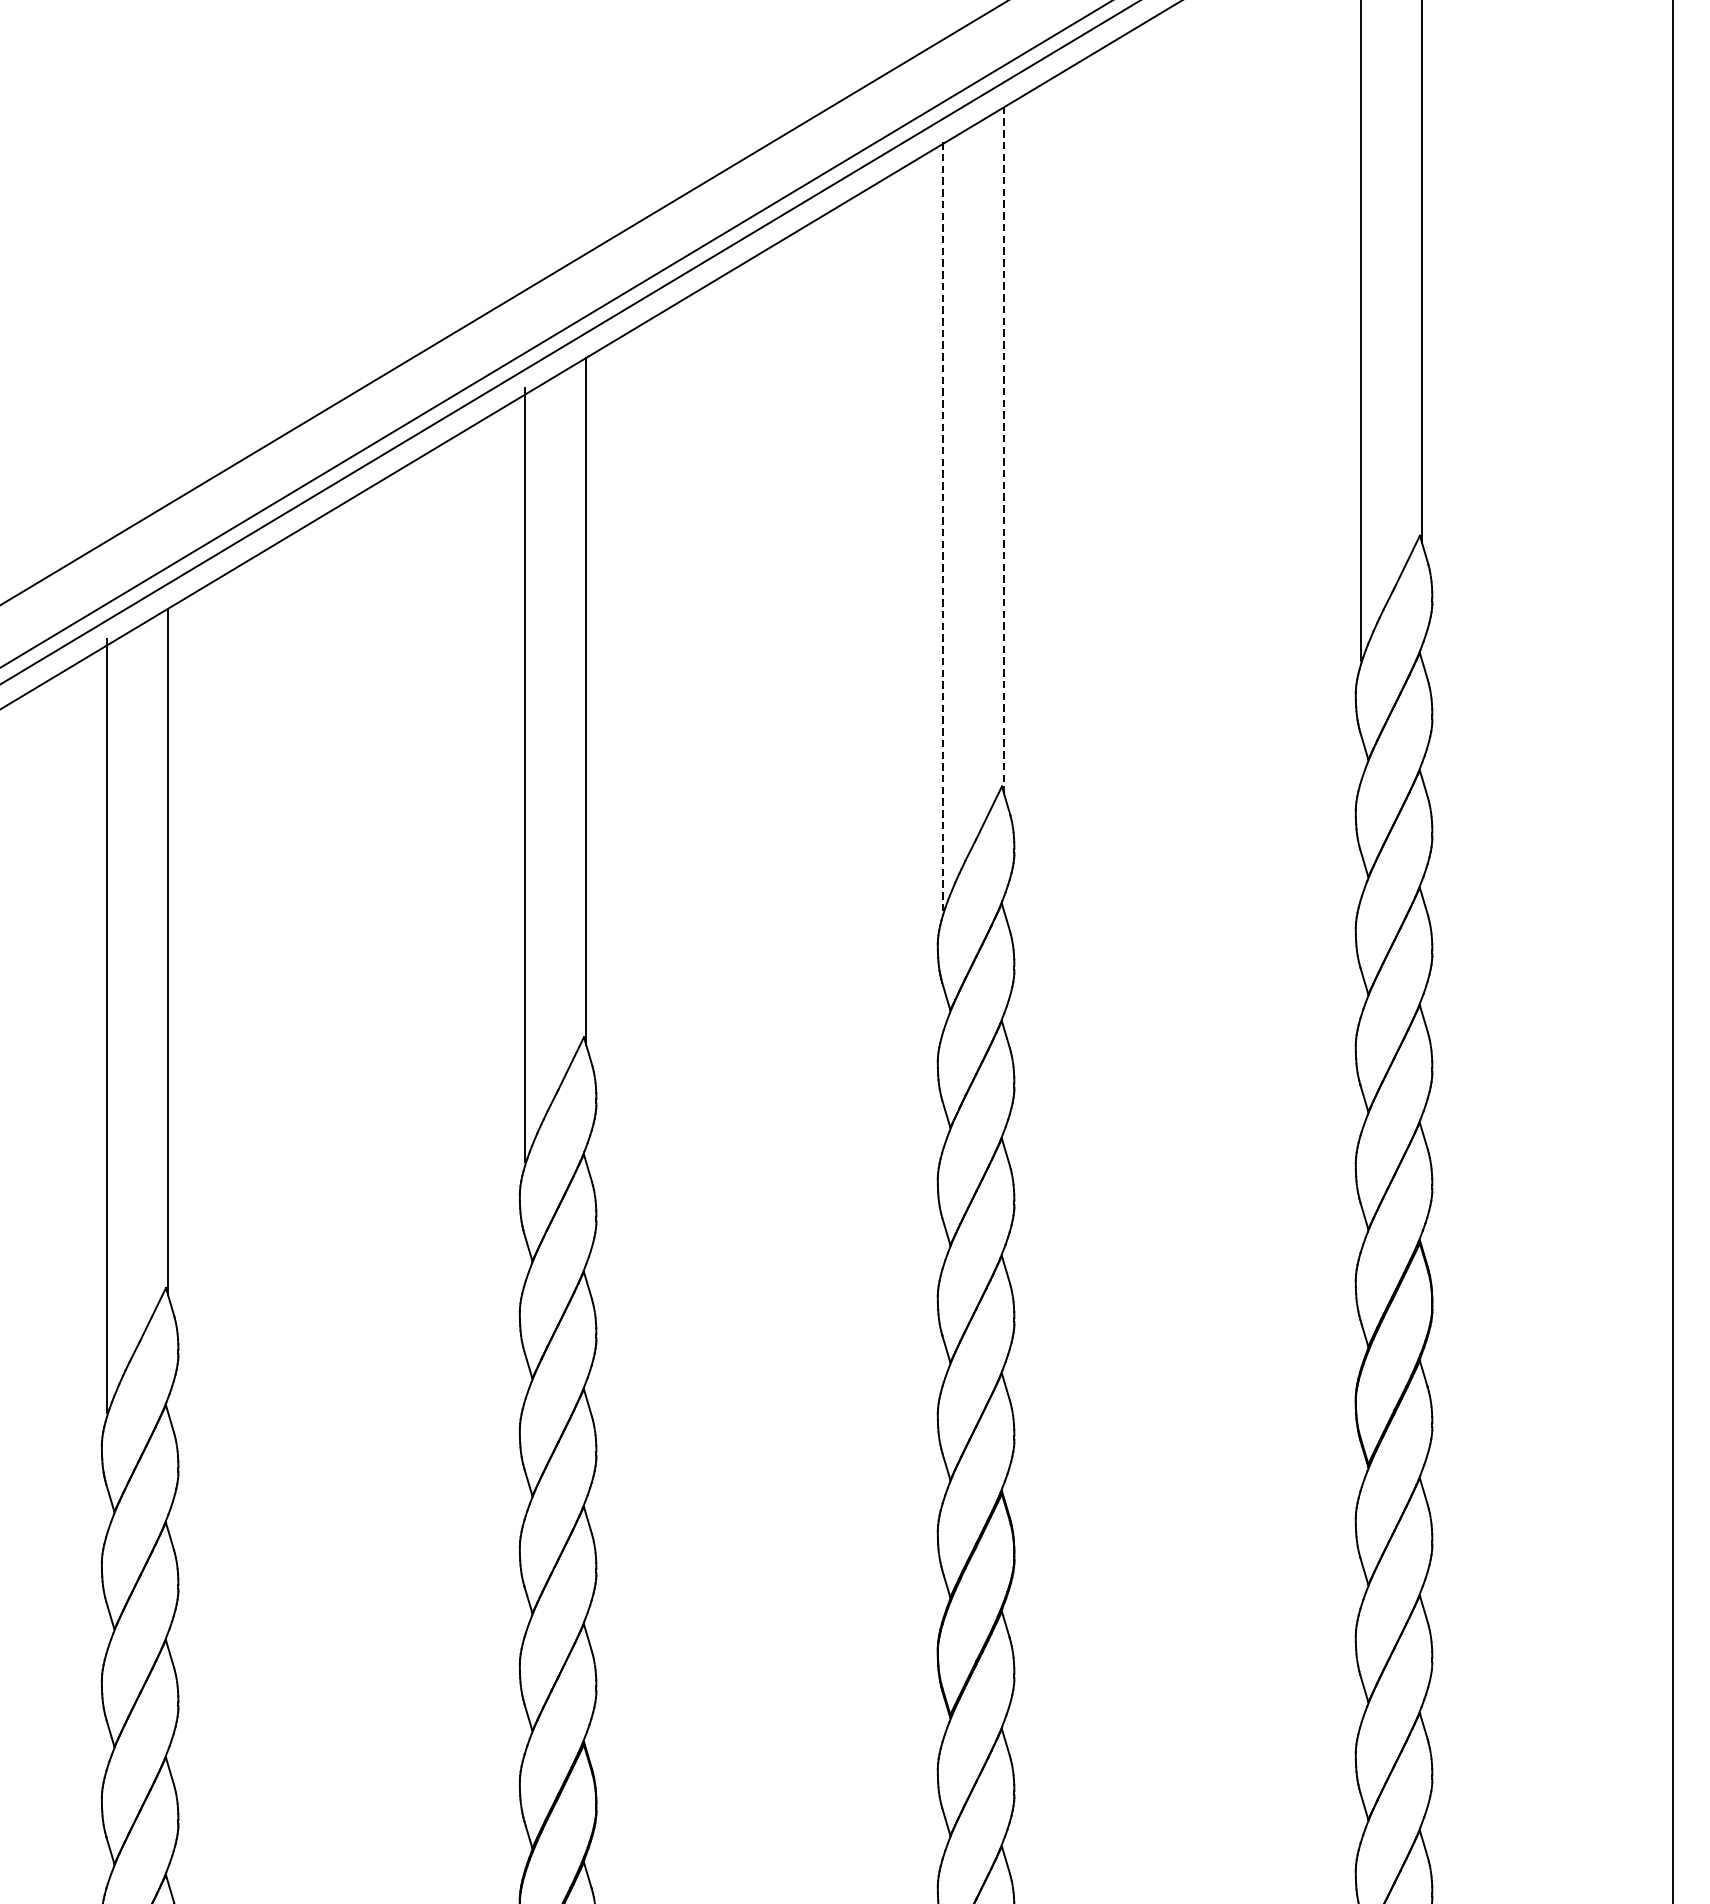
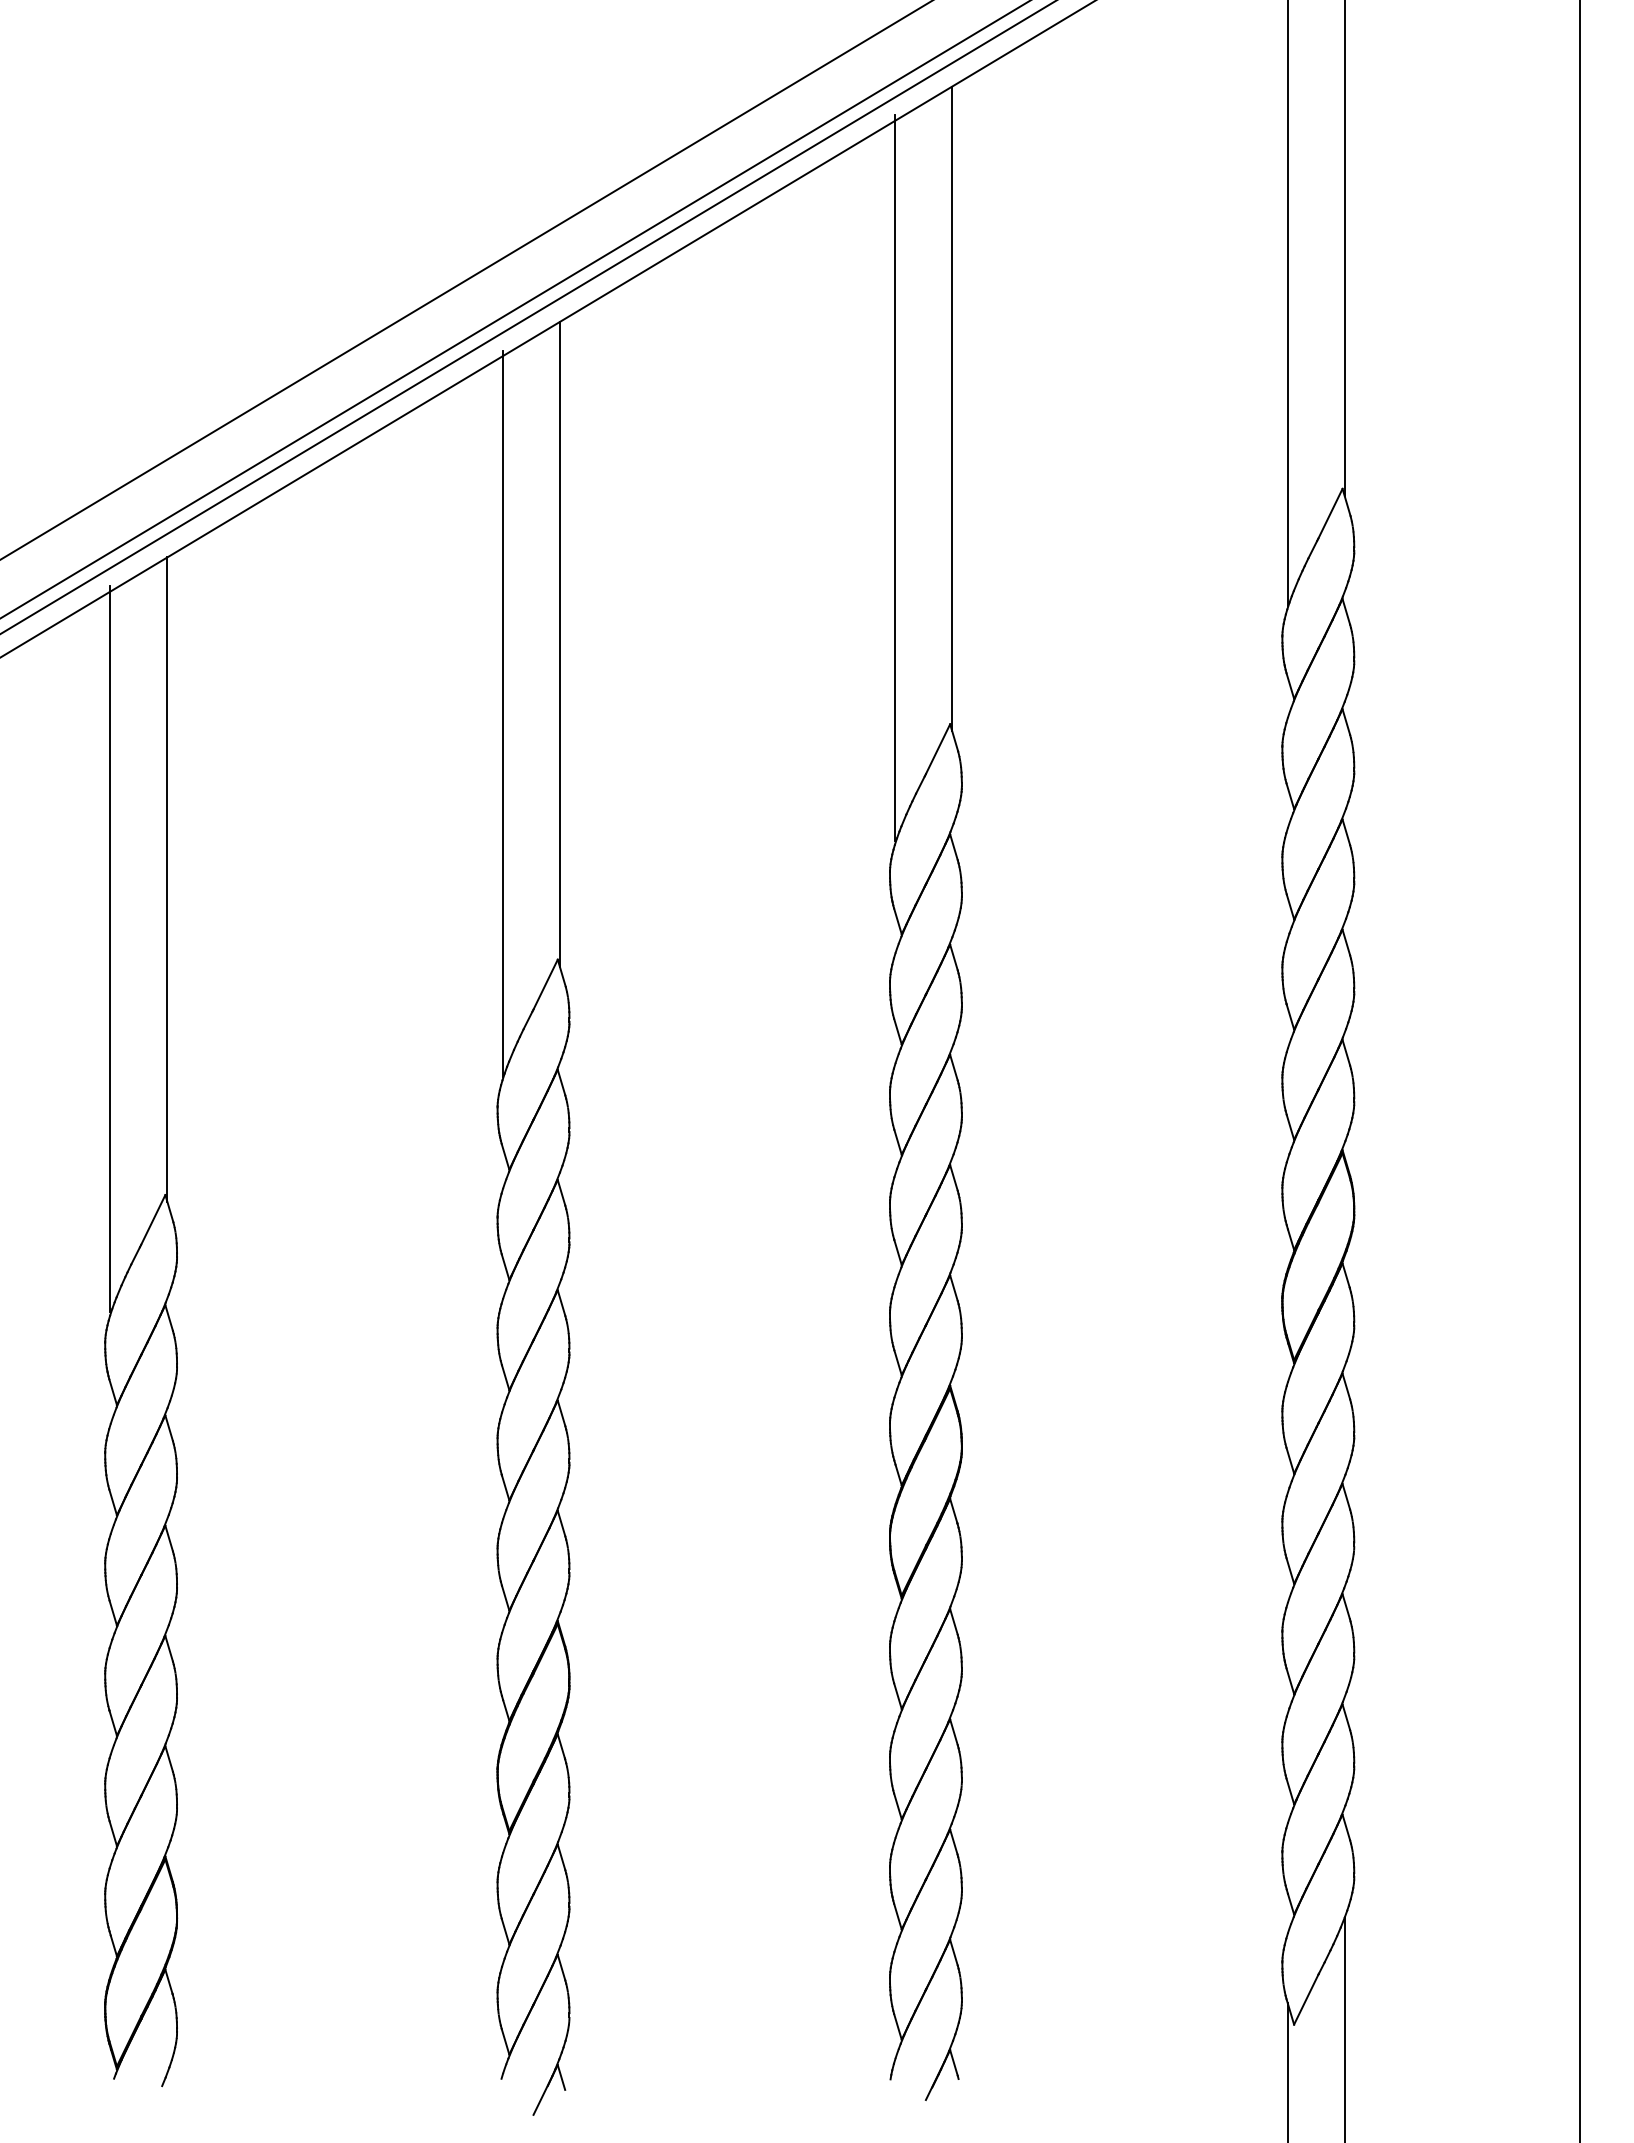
line: (1004, 450) -> (952, 408), dashed -> solid
line: (943, 523) -> (895, 477), dashed -> solid

